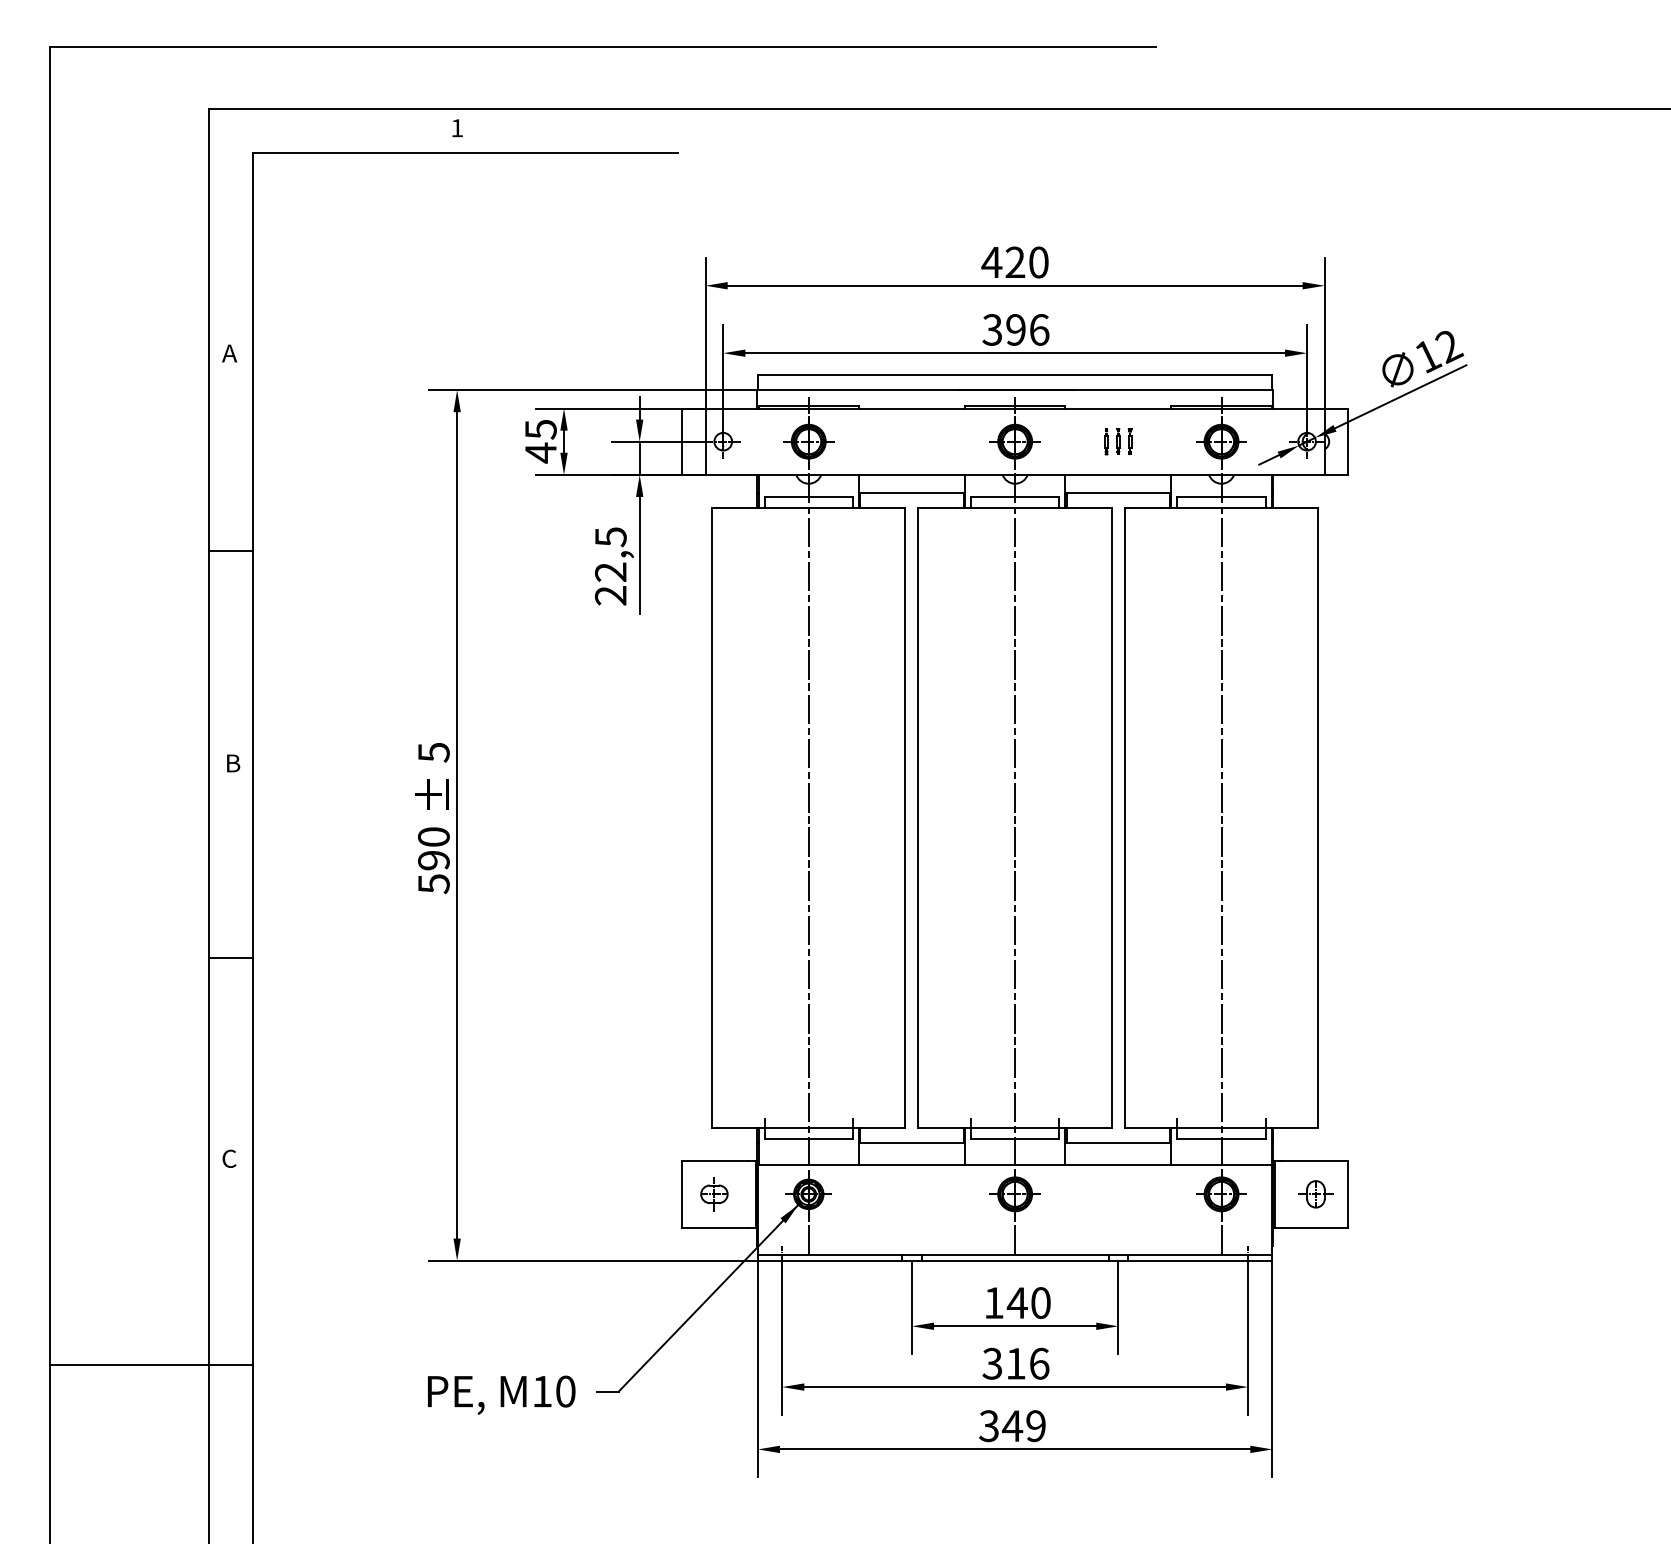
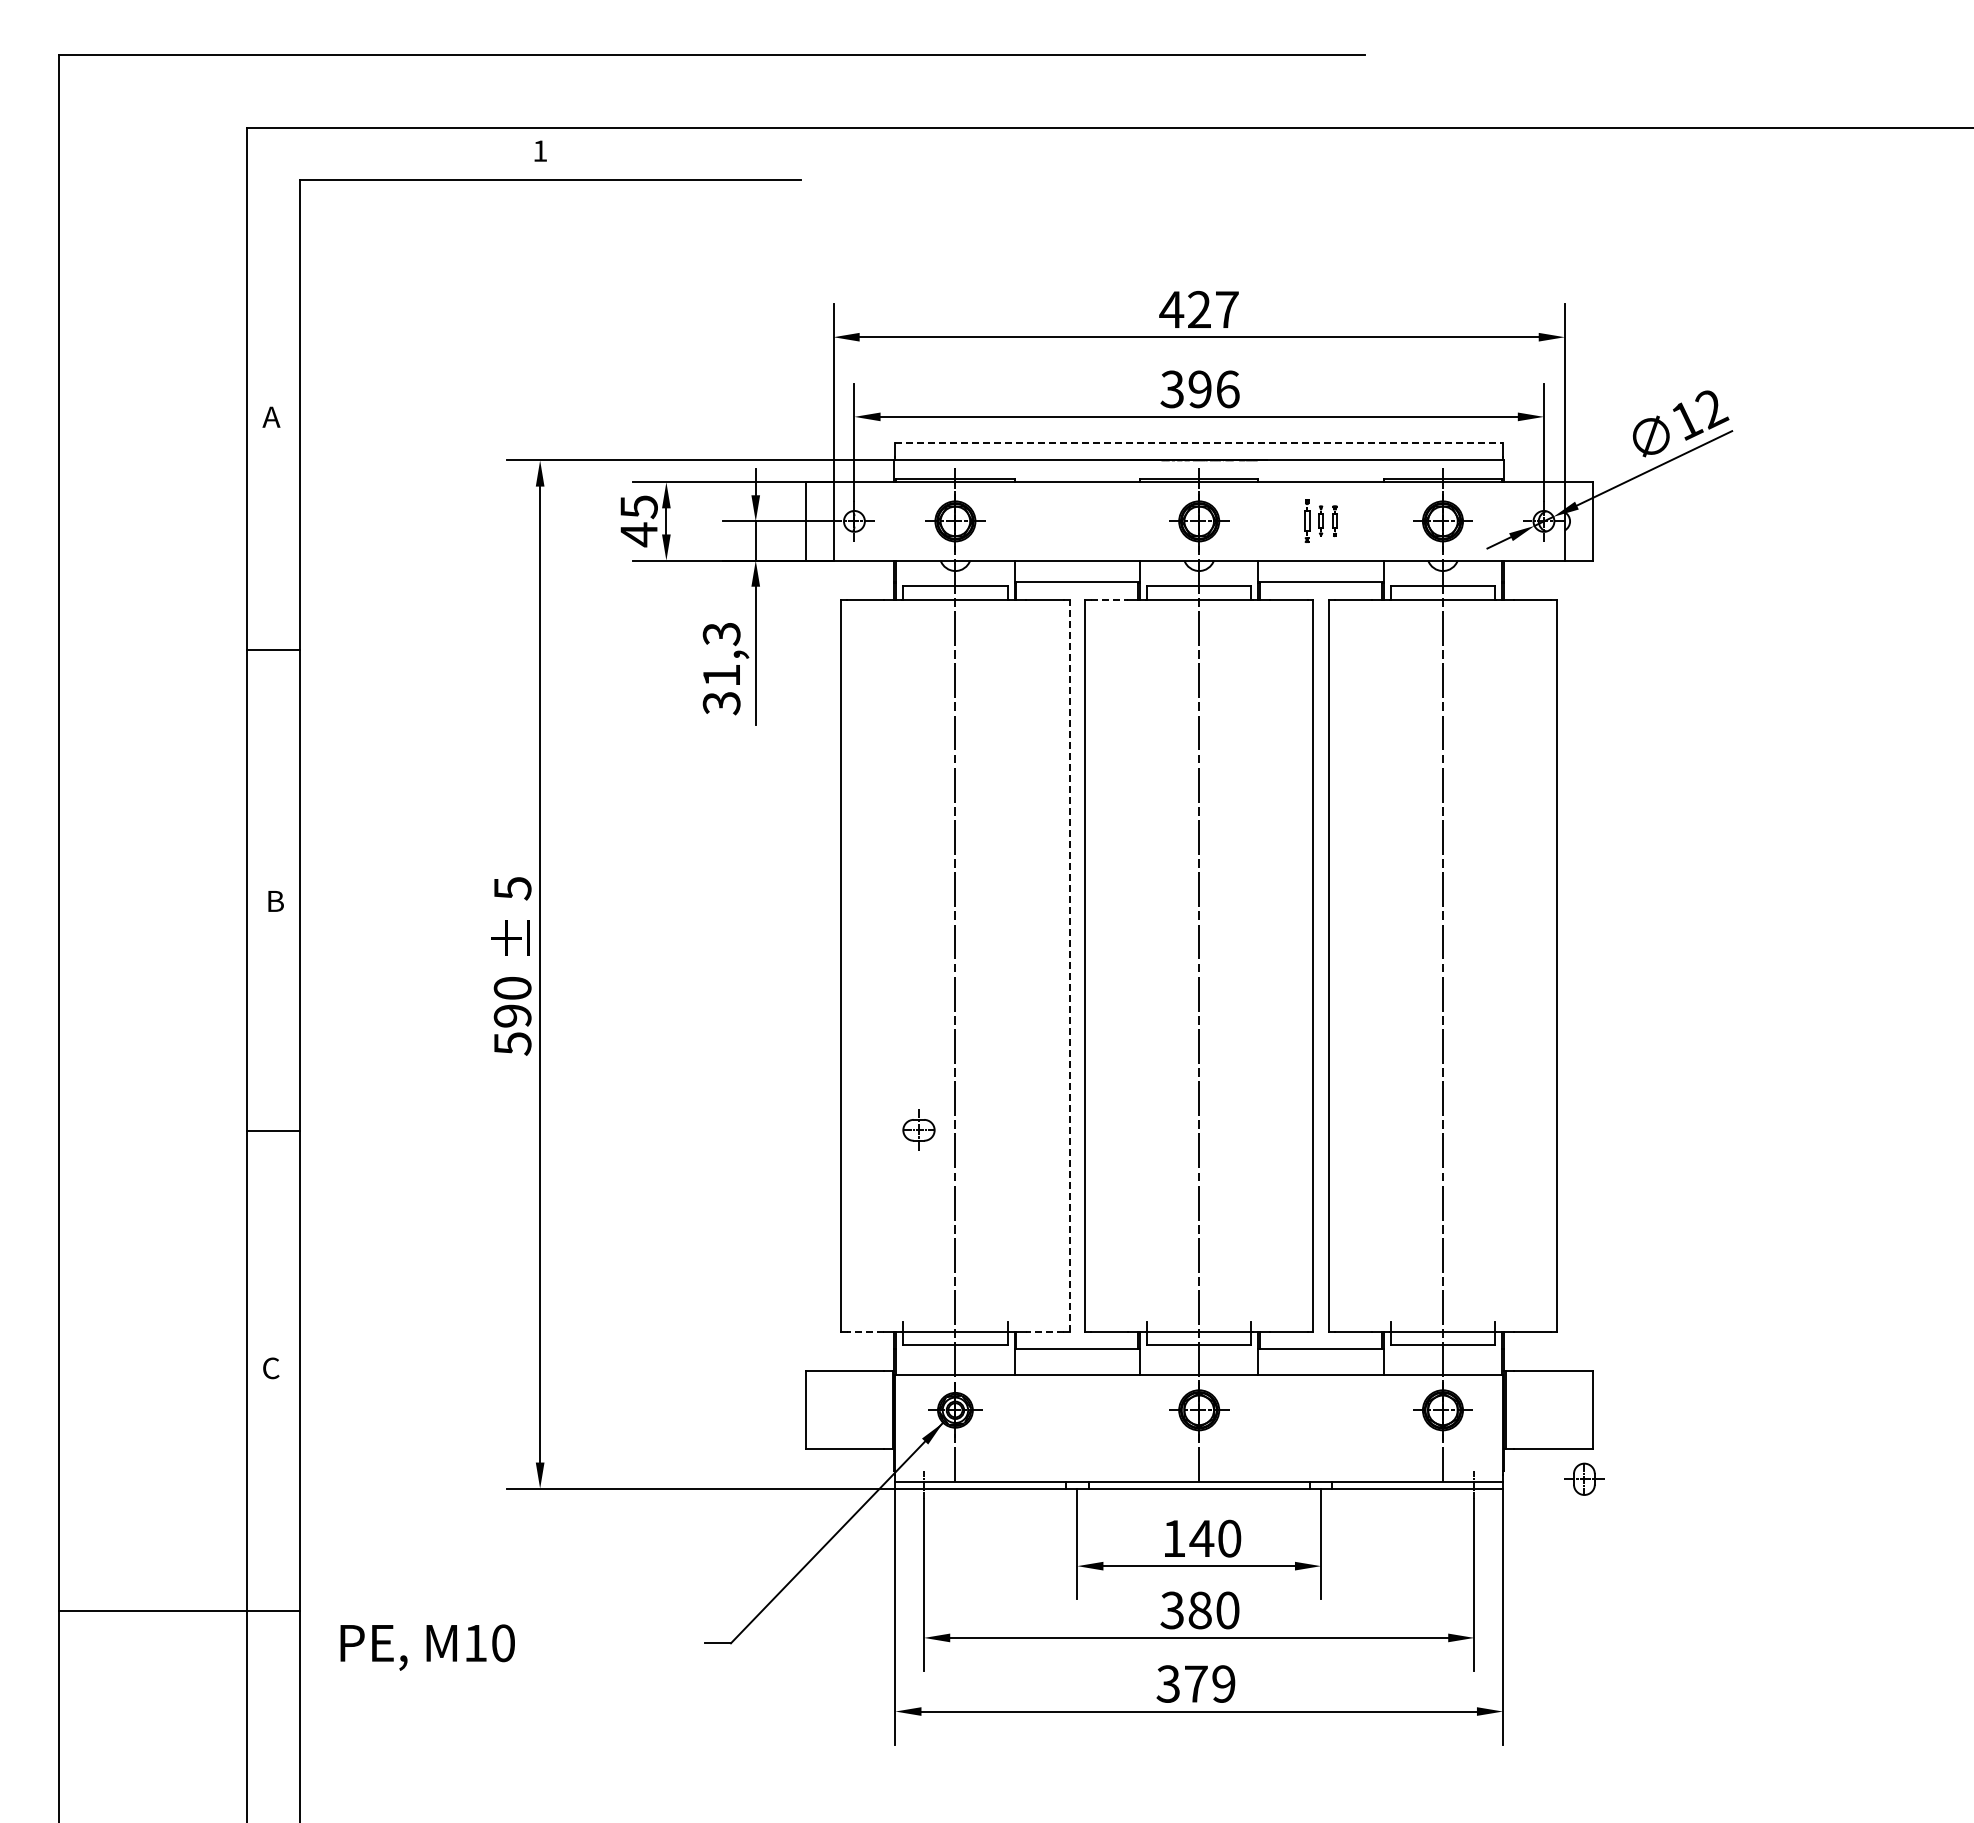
text: (1039, 262) -> (1227, 309), 420 -> 427
line: (1015, 375) -> (1199, 443), solid -> dashed
part: (1106, 441) -> (1306, 521), size x1.4
line: (939, 508) -> (1109, 600), solid -> dashed
text: (610, 566) -> (721, 668), 22,5 -> 31,3
line: (905, 817) -> (1069, 965), solid -> dashed
line: (732, 1127) -> (865, 1331), solid -> dashed
line: (885, 1127) -> (1045, 1331), solid -> dashed
part: (713, 1193) -> (918, 1129), moved
part: (1316, 1193) -> (1584, 1478), moved
text: (1027, 1363) -> (1213, 1610), 316 -> 380
text: (501, 1395) -> (427, 1647), moved
text: (1012, 1425) -> (1195, 1683), 349 -> 379

